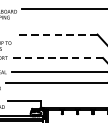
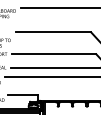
line: (57, 34) -> (53, 32), dashed -> solid
line: (57, 58) -> (53, 54), dashed -> solid

